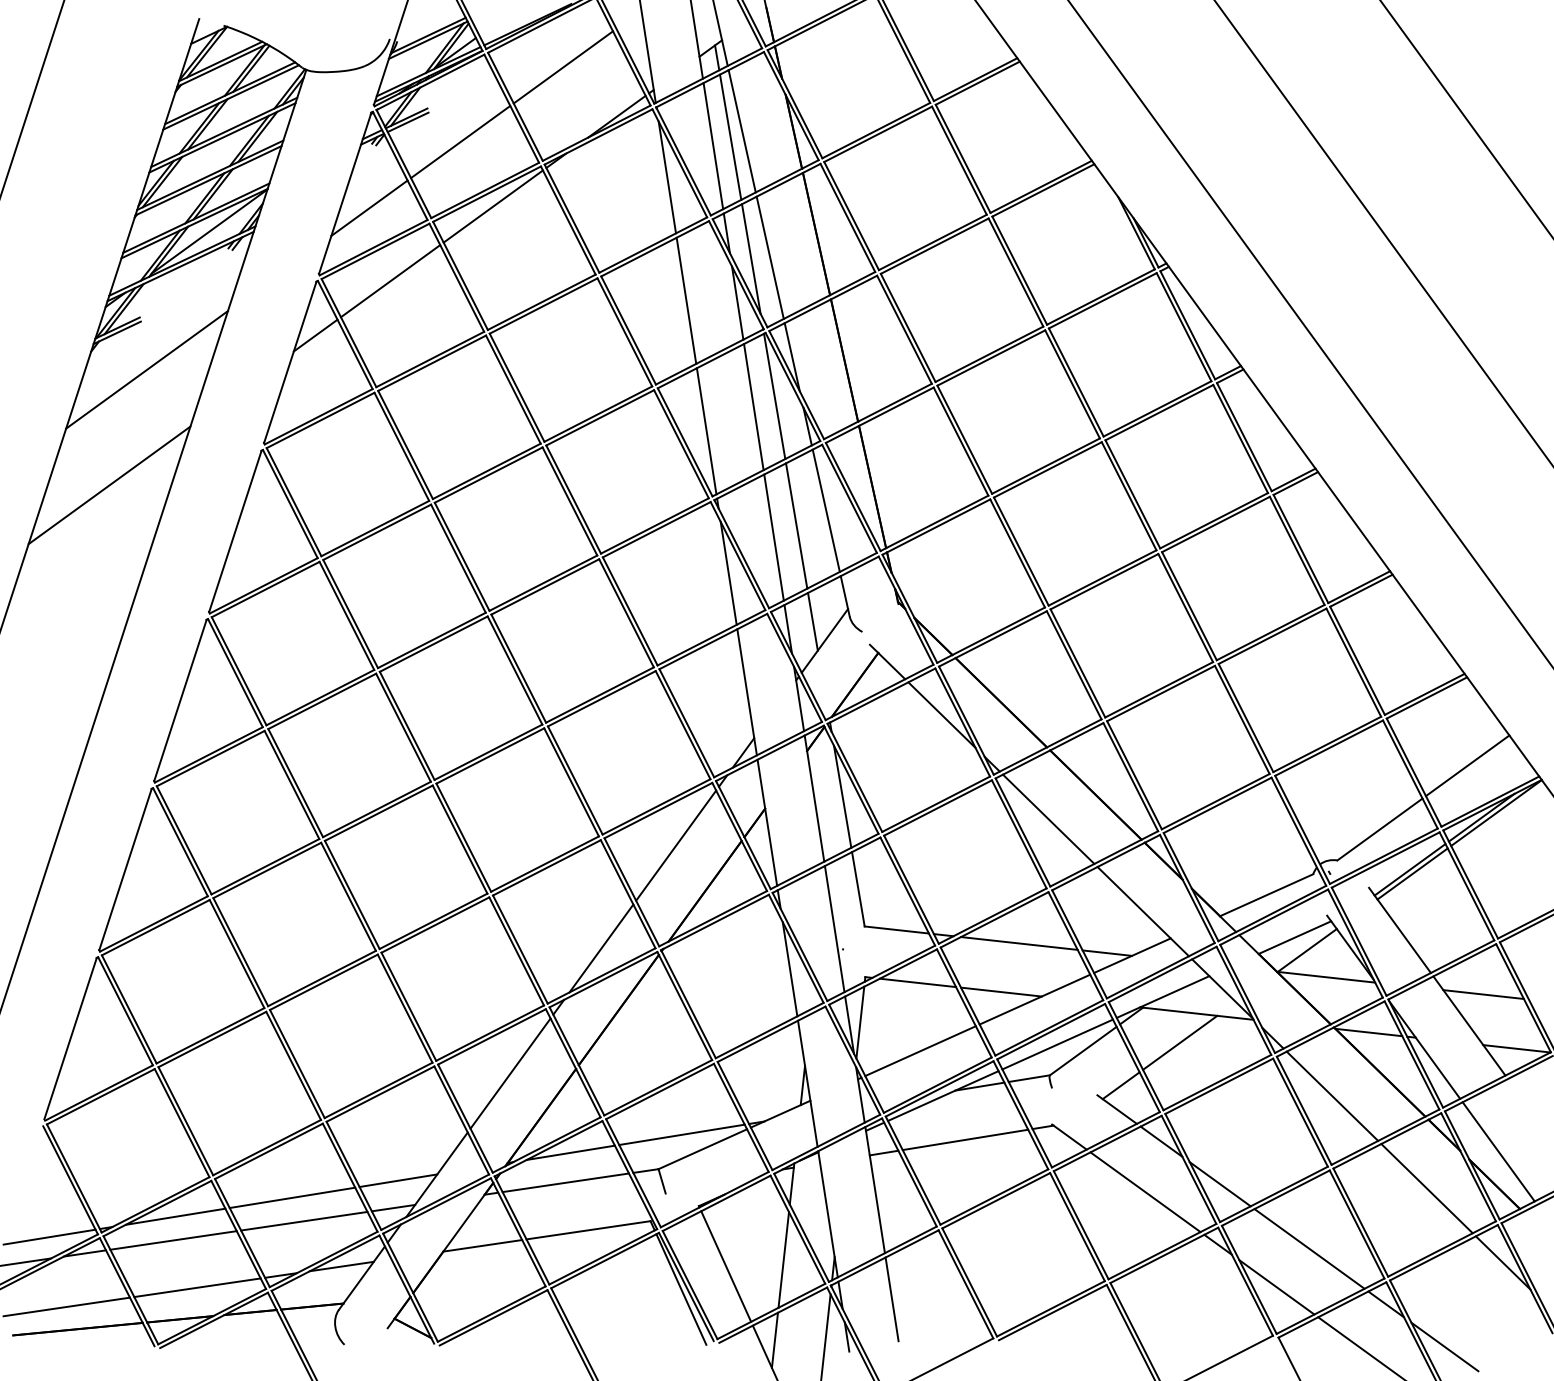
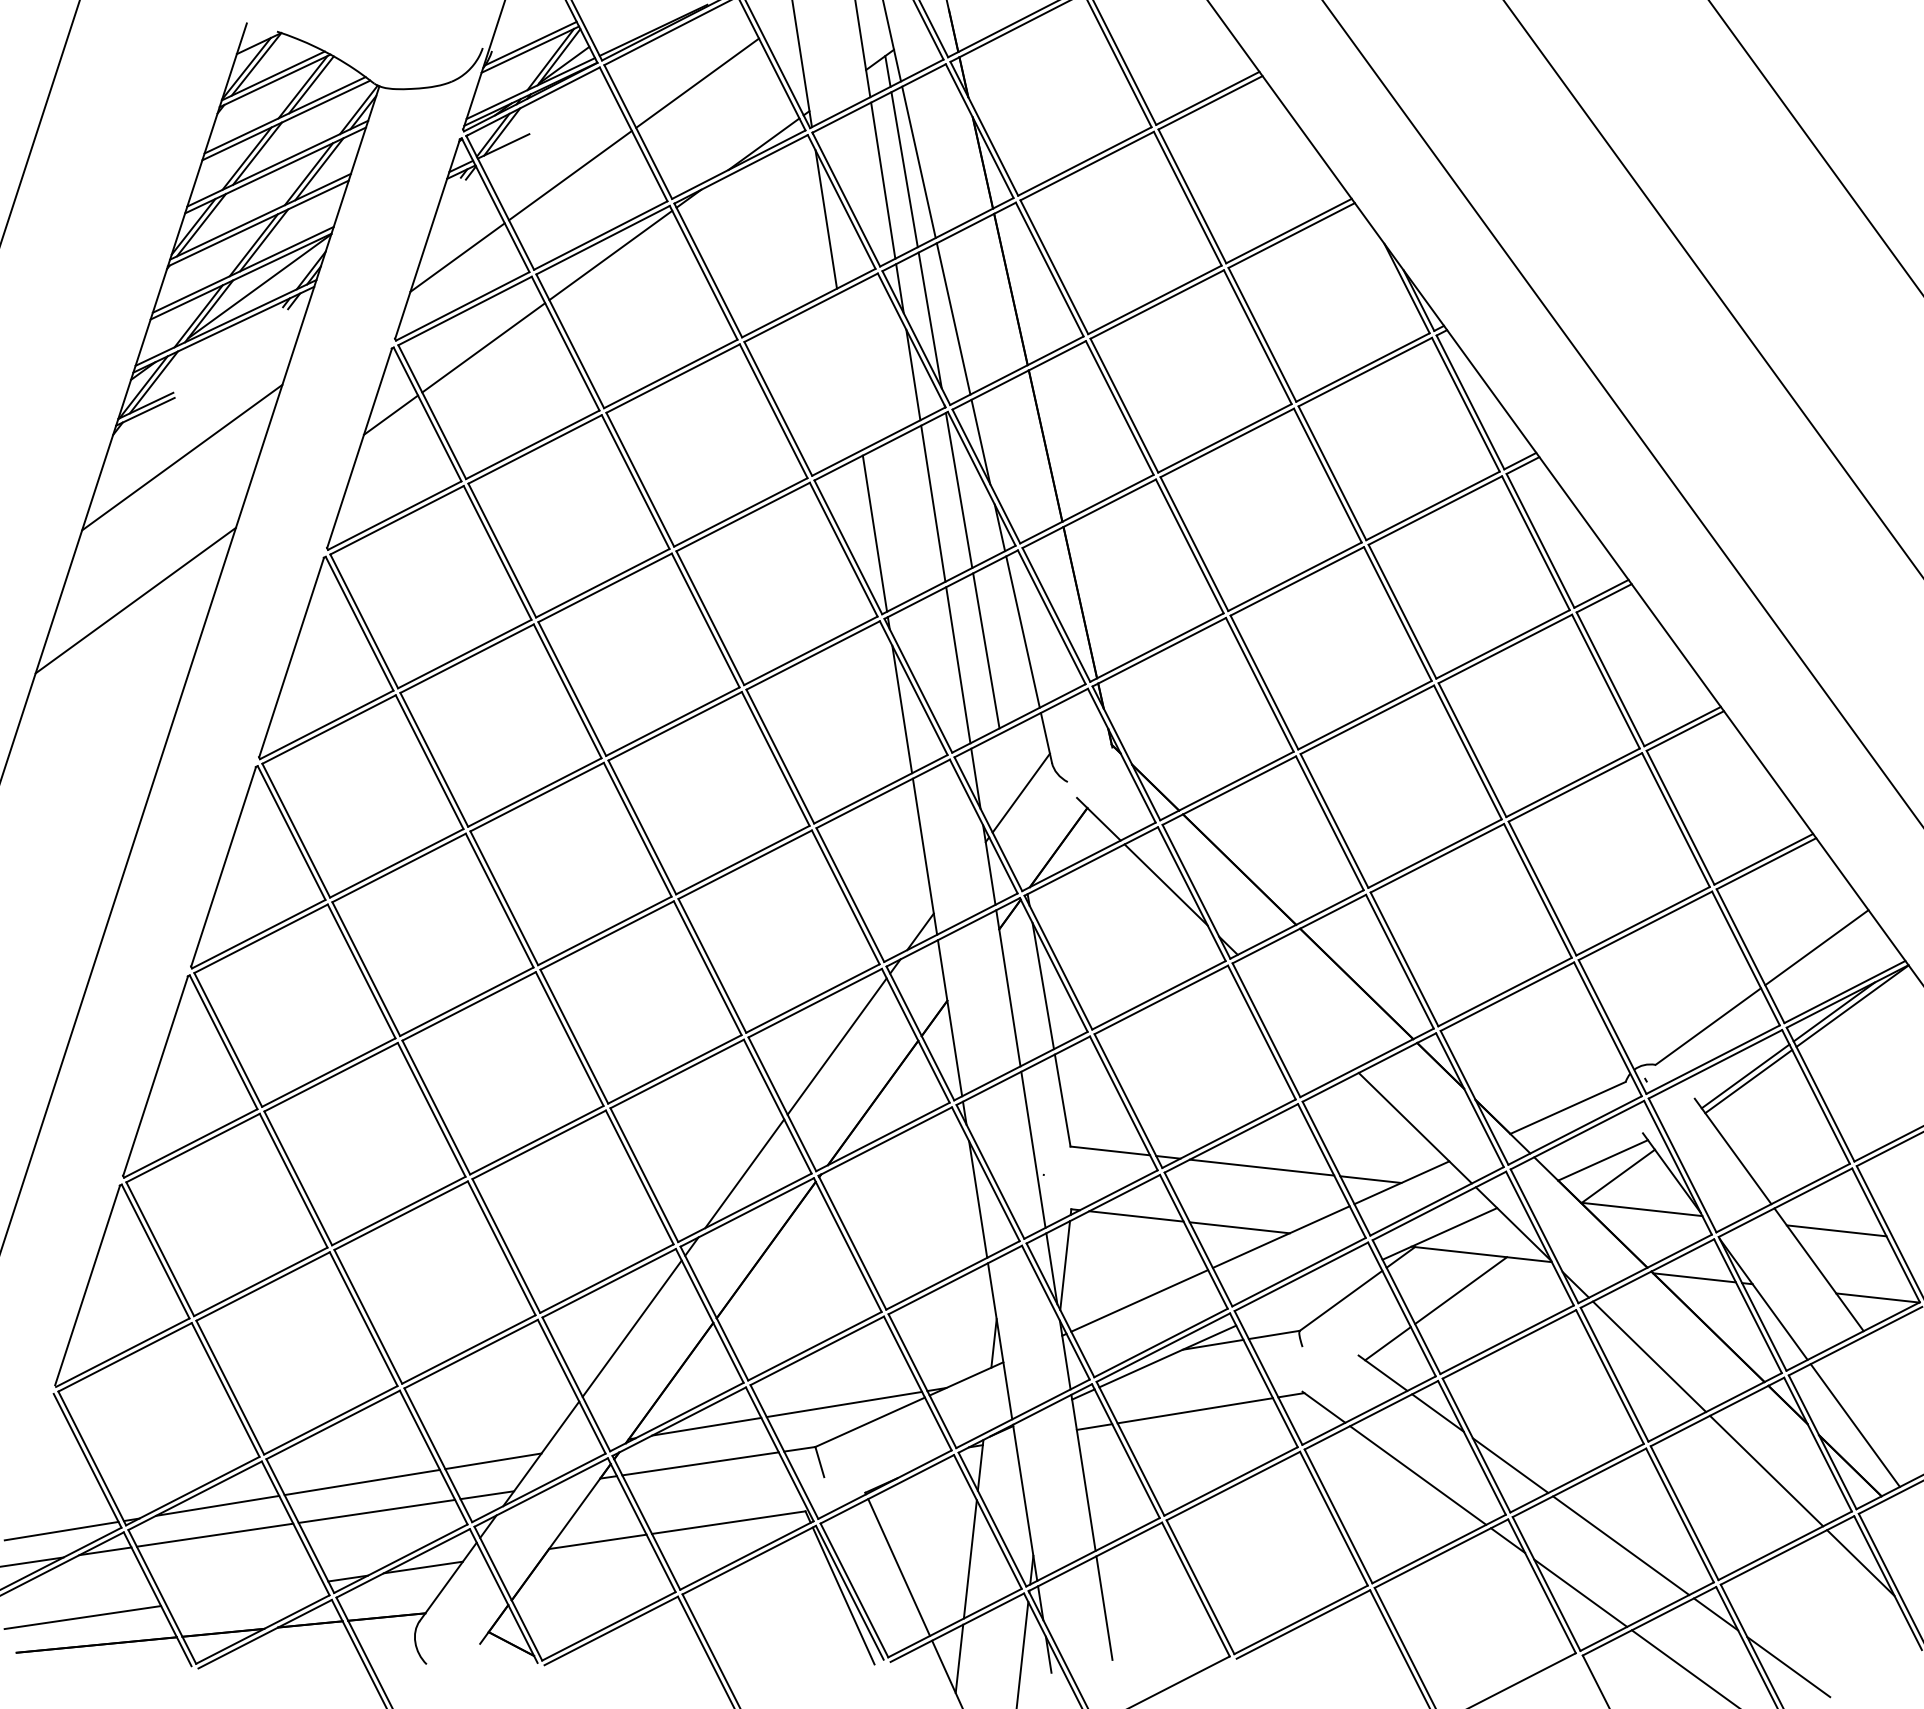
line: (408, 122) -> (505, 151), removed
line: (686, 301) -> (849, 372), removed
line: (812, 621) -> (1006, 769), removed
line: (1048, 818) -> (1297, 1013), removed
line: (1056, 1044) -> (1308, 1292), removed
line: (197, 1287) -> (244, 1593), removed

